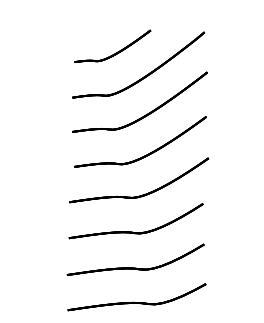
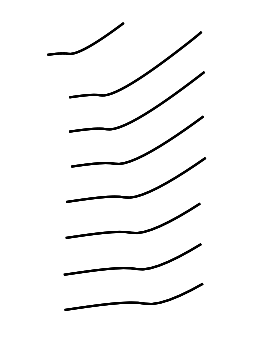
part: (115, 52) -> (88, 45), moved

